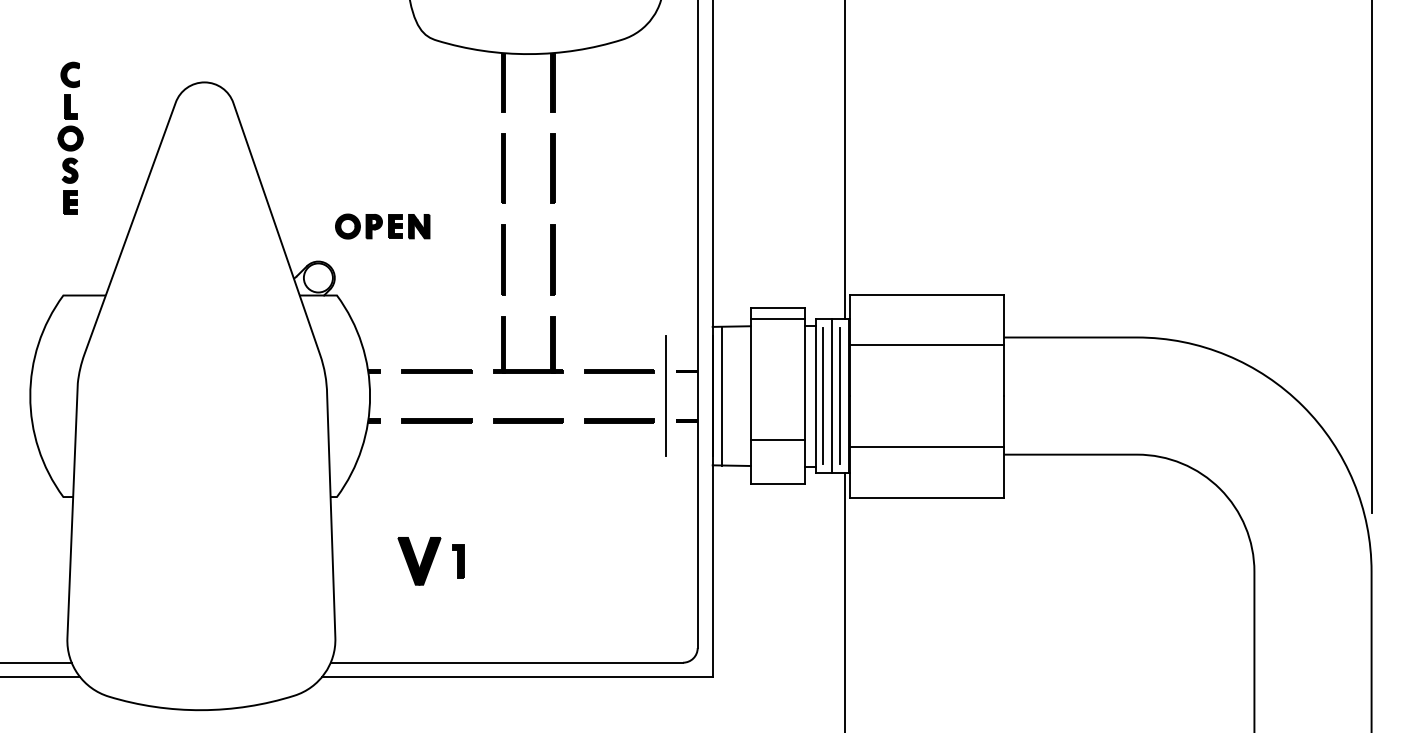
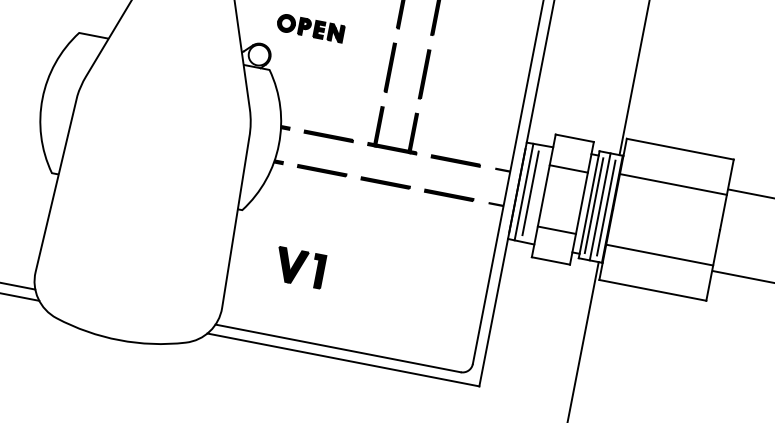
line: (777, 319) -> (568, 169), moved
line: (665, 395) -> (530, 192), moved
part: (458, 561) -> (318, 271), size x1.43

